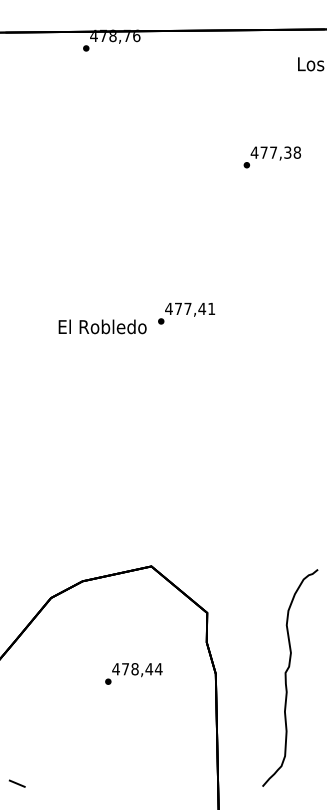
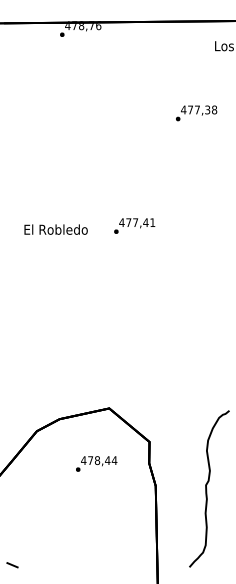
text: (101, 326) -> (55, 229), moved
text: (133, 673) -> (96, 463), moved

